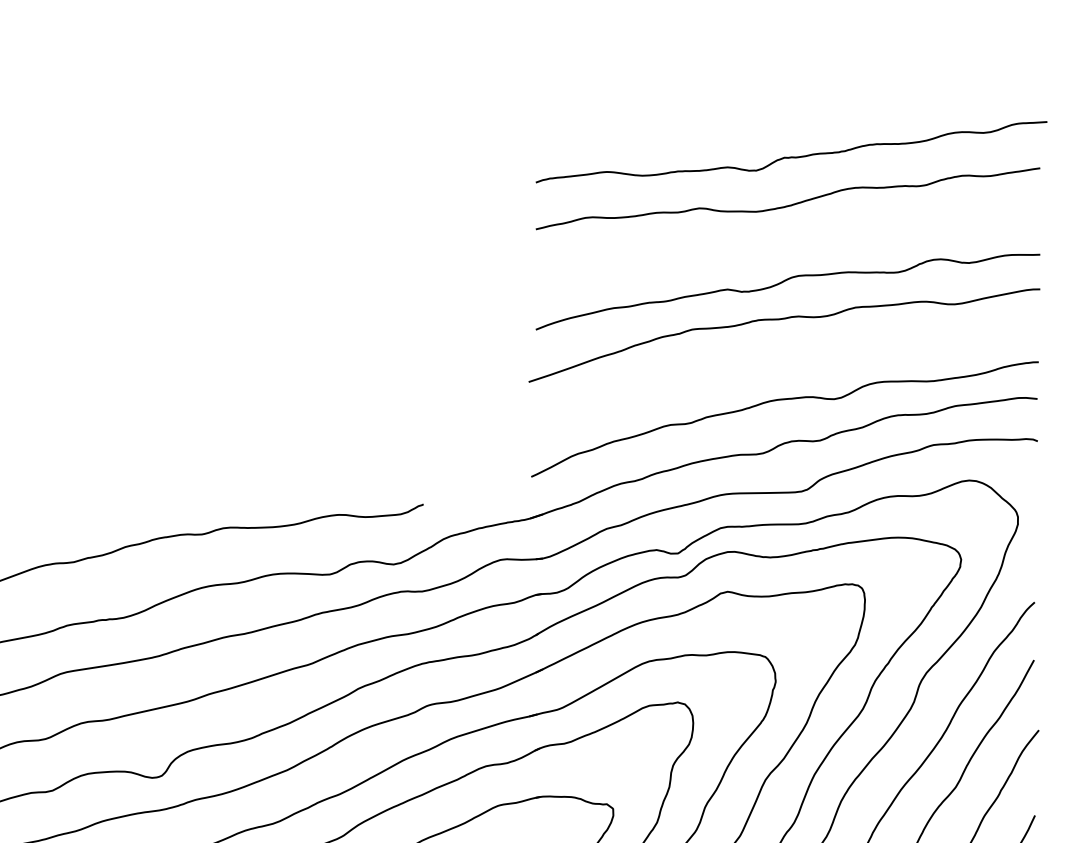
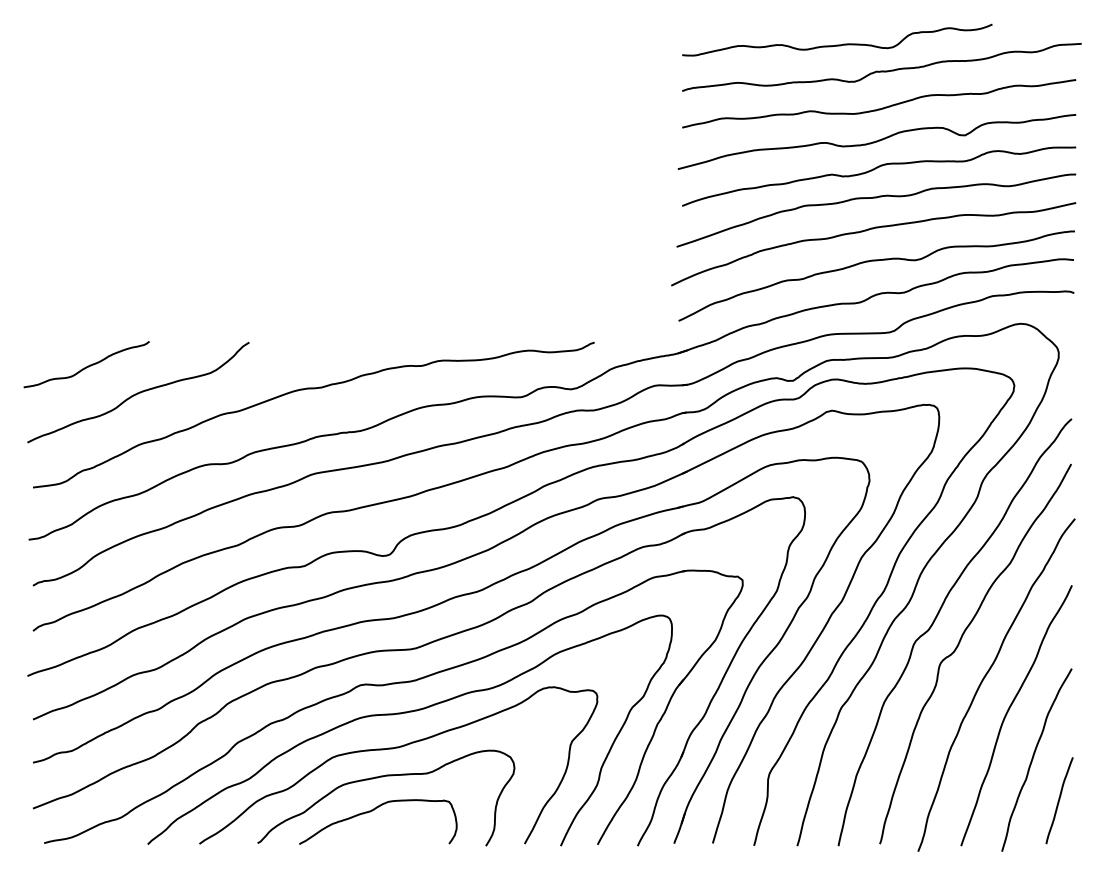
curve: (734, 122) -> (837, 44), added
curve: (784, 247) -> (876, 141), added
curve: (775, 361) -> (869, 230), added

